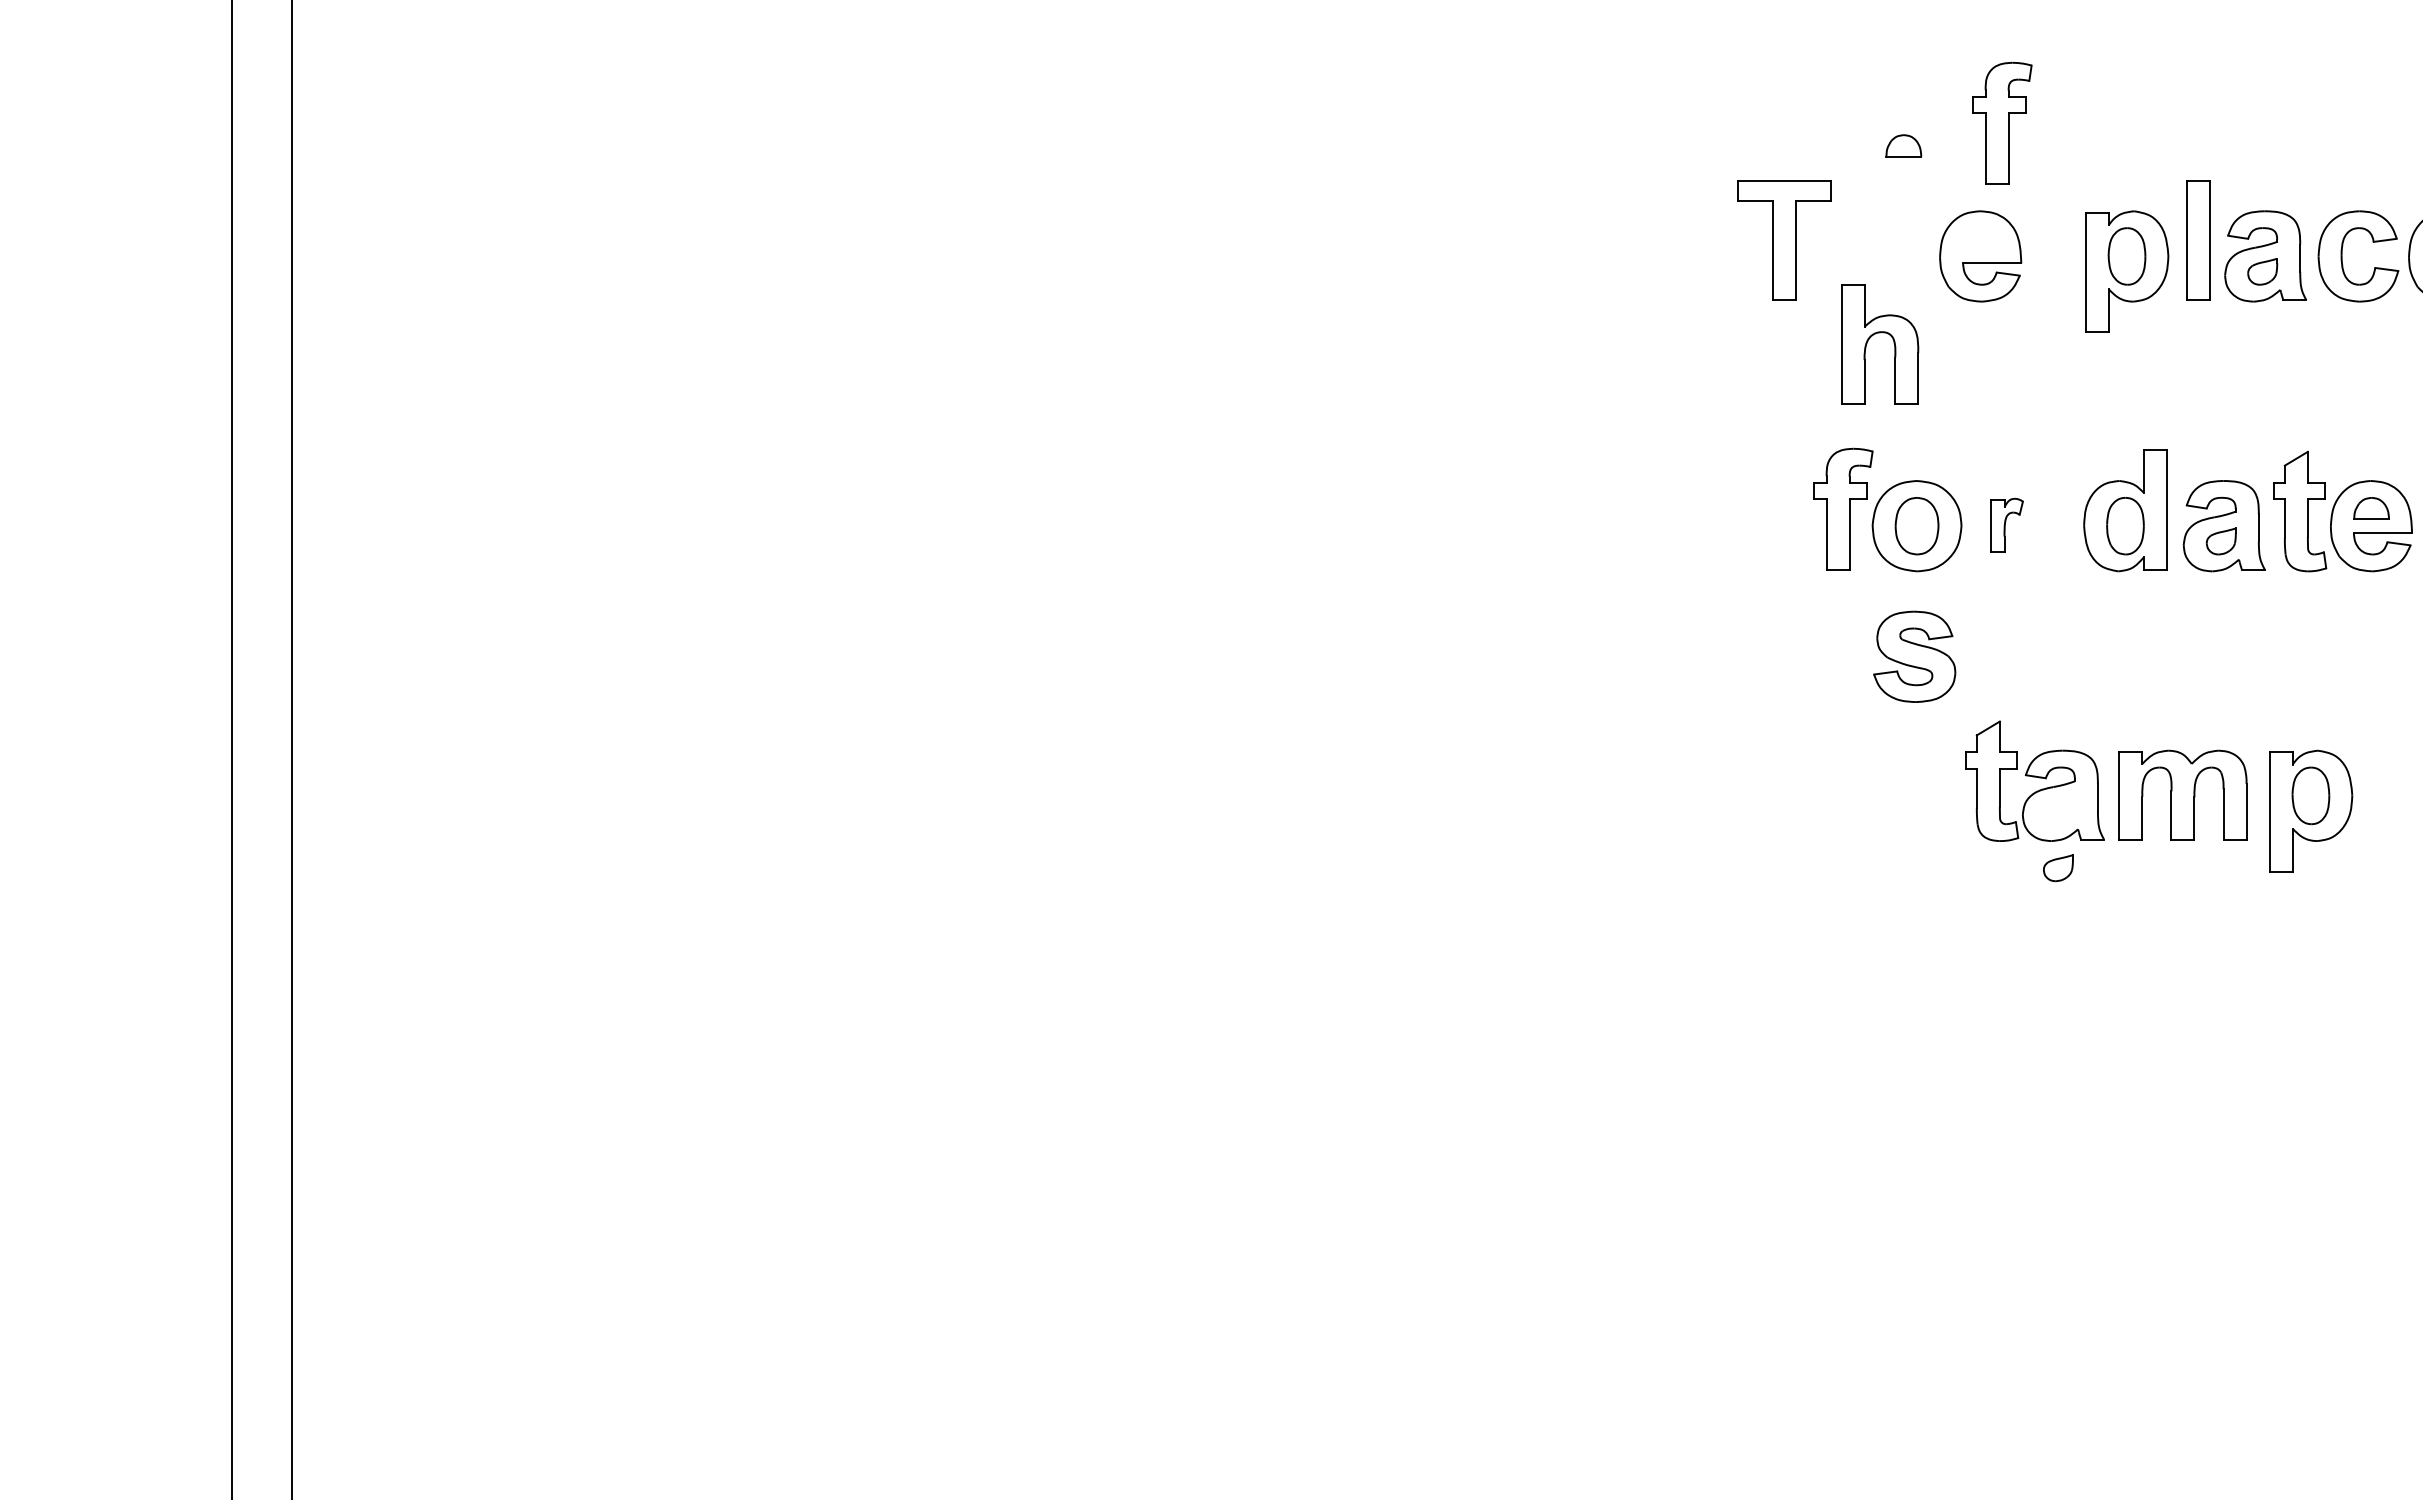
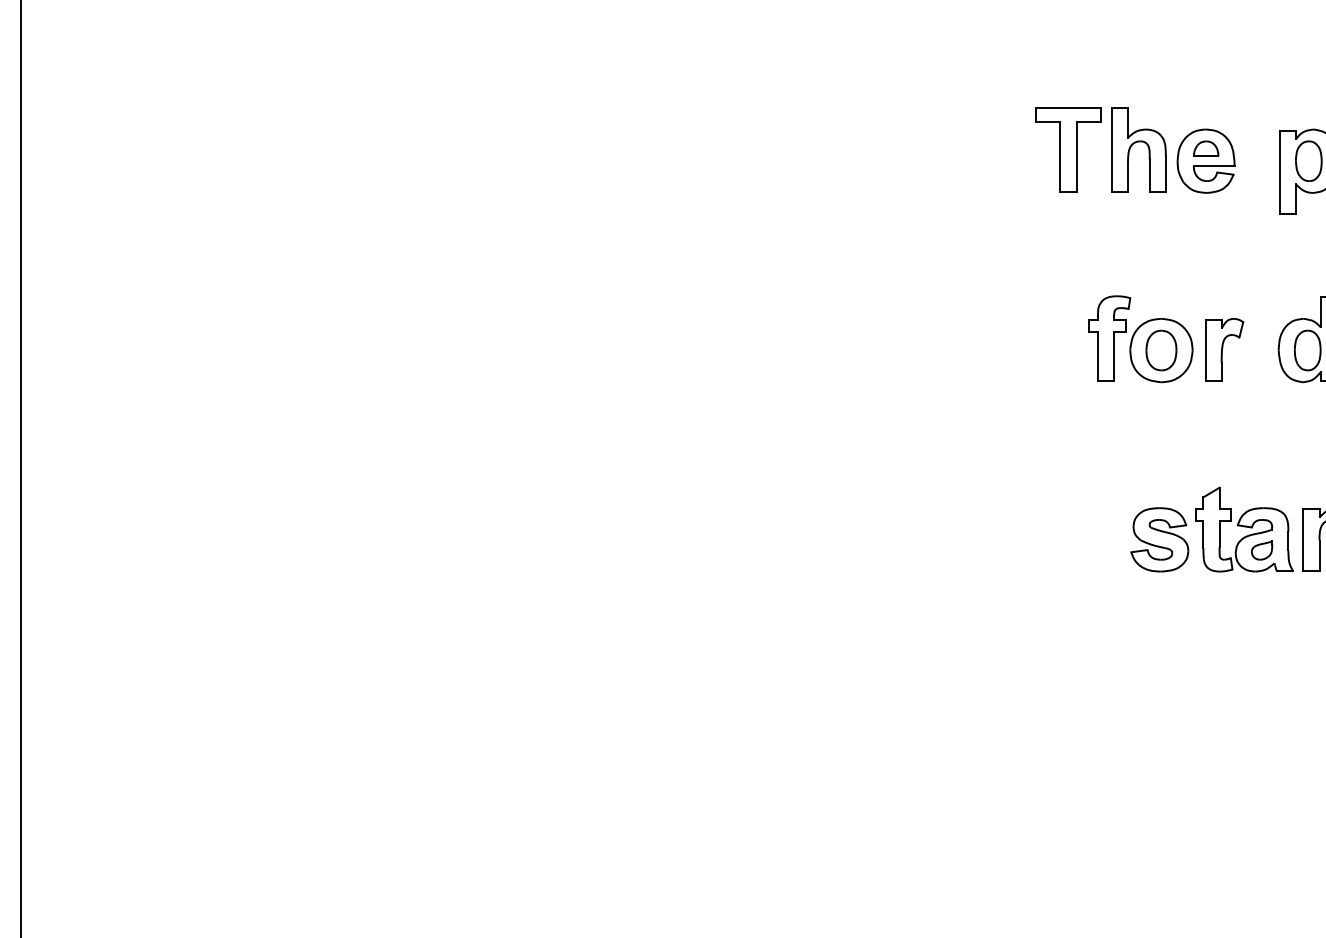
part: (2002, 122) -> (1221, 67), removed
part: (1903, 145) -> (1205, 148), moved
part: (1880, 333) -> (1139, 142), moved
part: (2006, 525) -> (1224, 350), size x1.67
part: (1914, 656) -> (1159, 539), moved
part: (2058, 868) -> (1262, 550), moved

